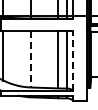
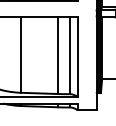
line: (30, 59) -> (20, 55), dashed -> solid
line: (73, 60) -> (78, 56), dashed -> solid

